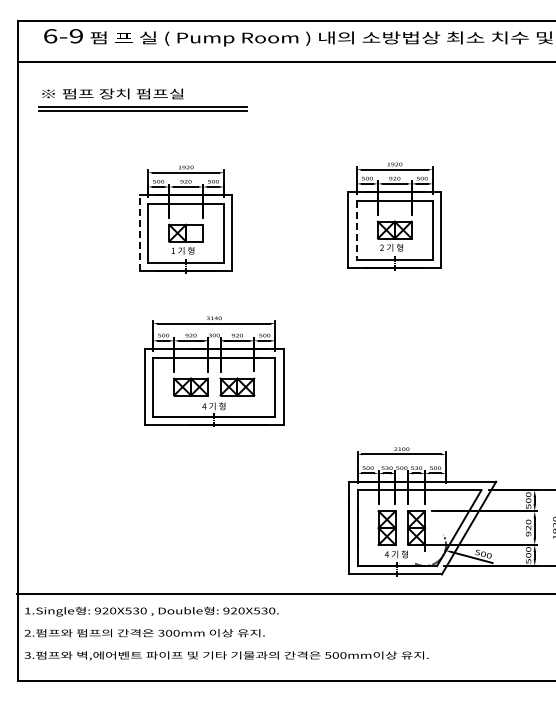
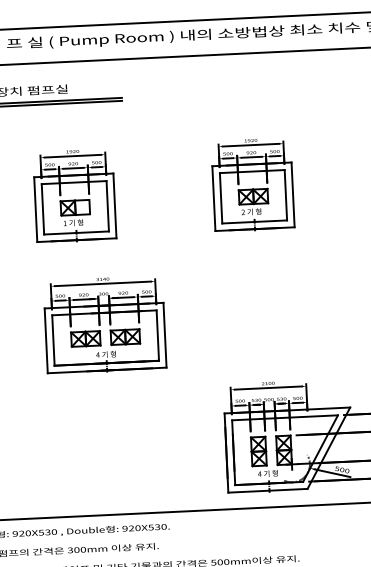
line: (356, 230) -> (220, 198), dashed -> solid
line: (139, 233) -> (35, 209), dashed -> solid

